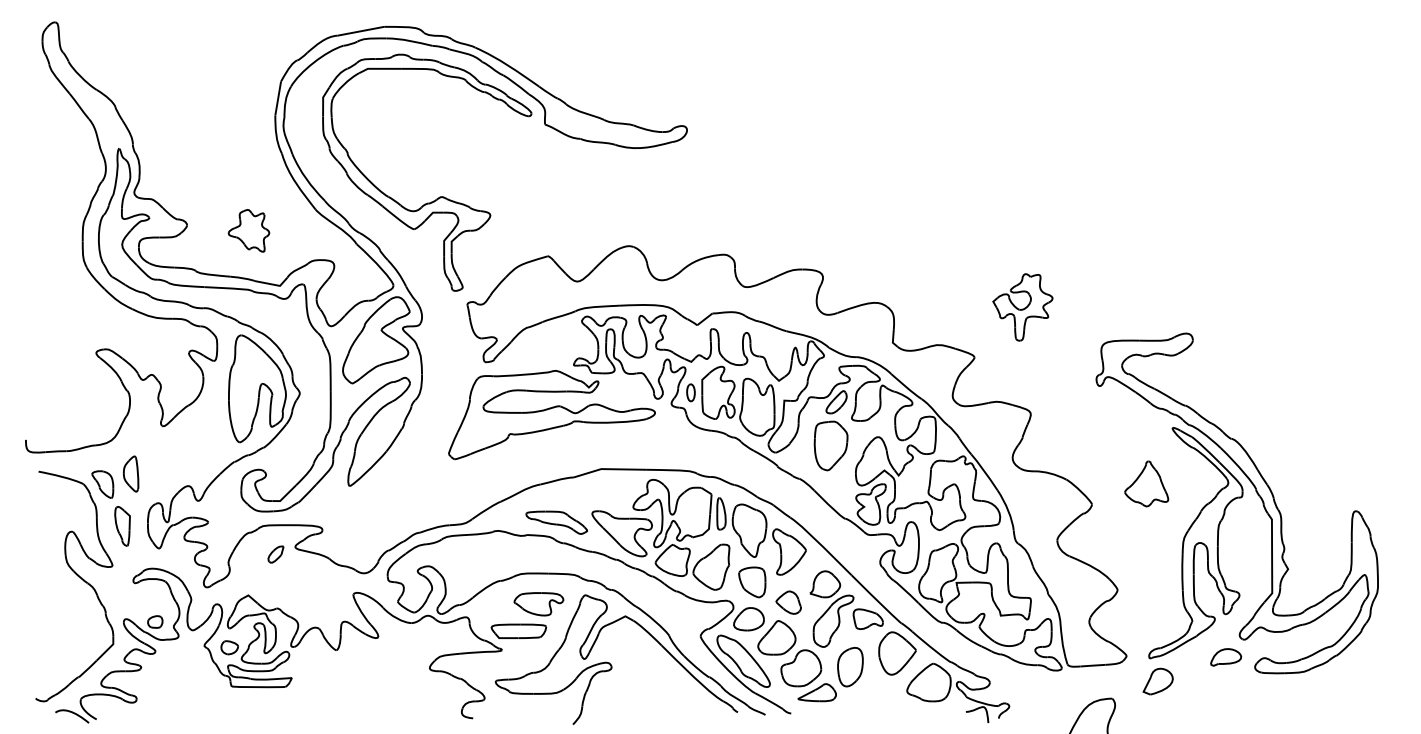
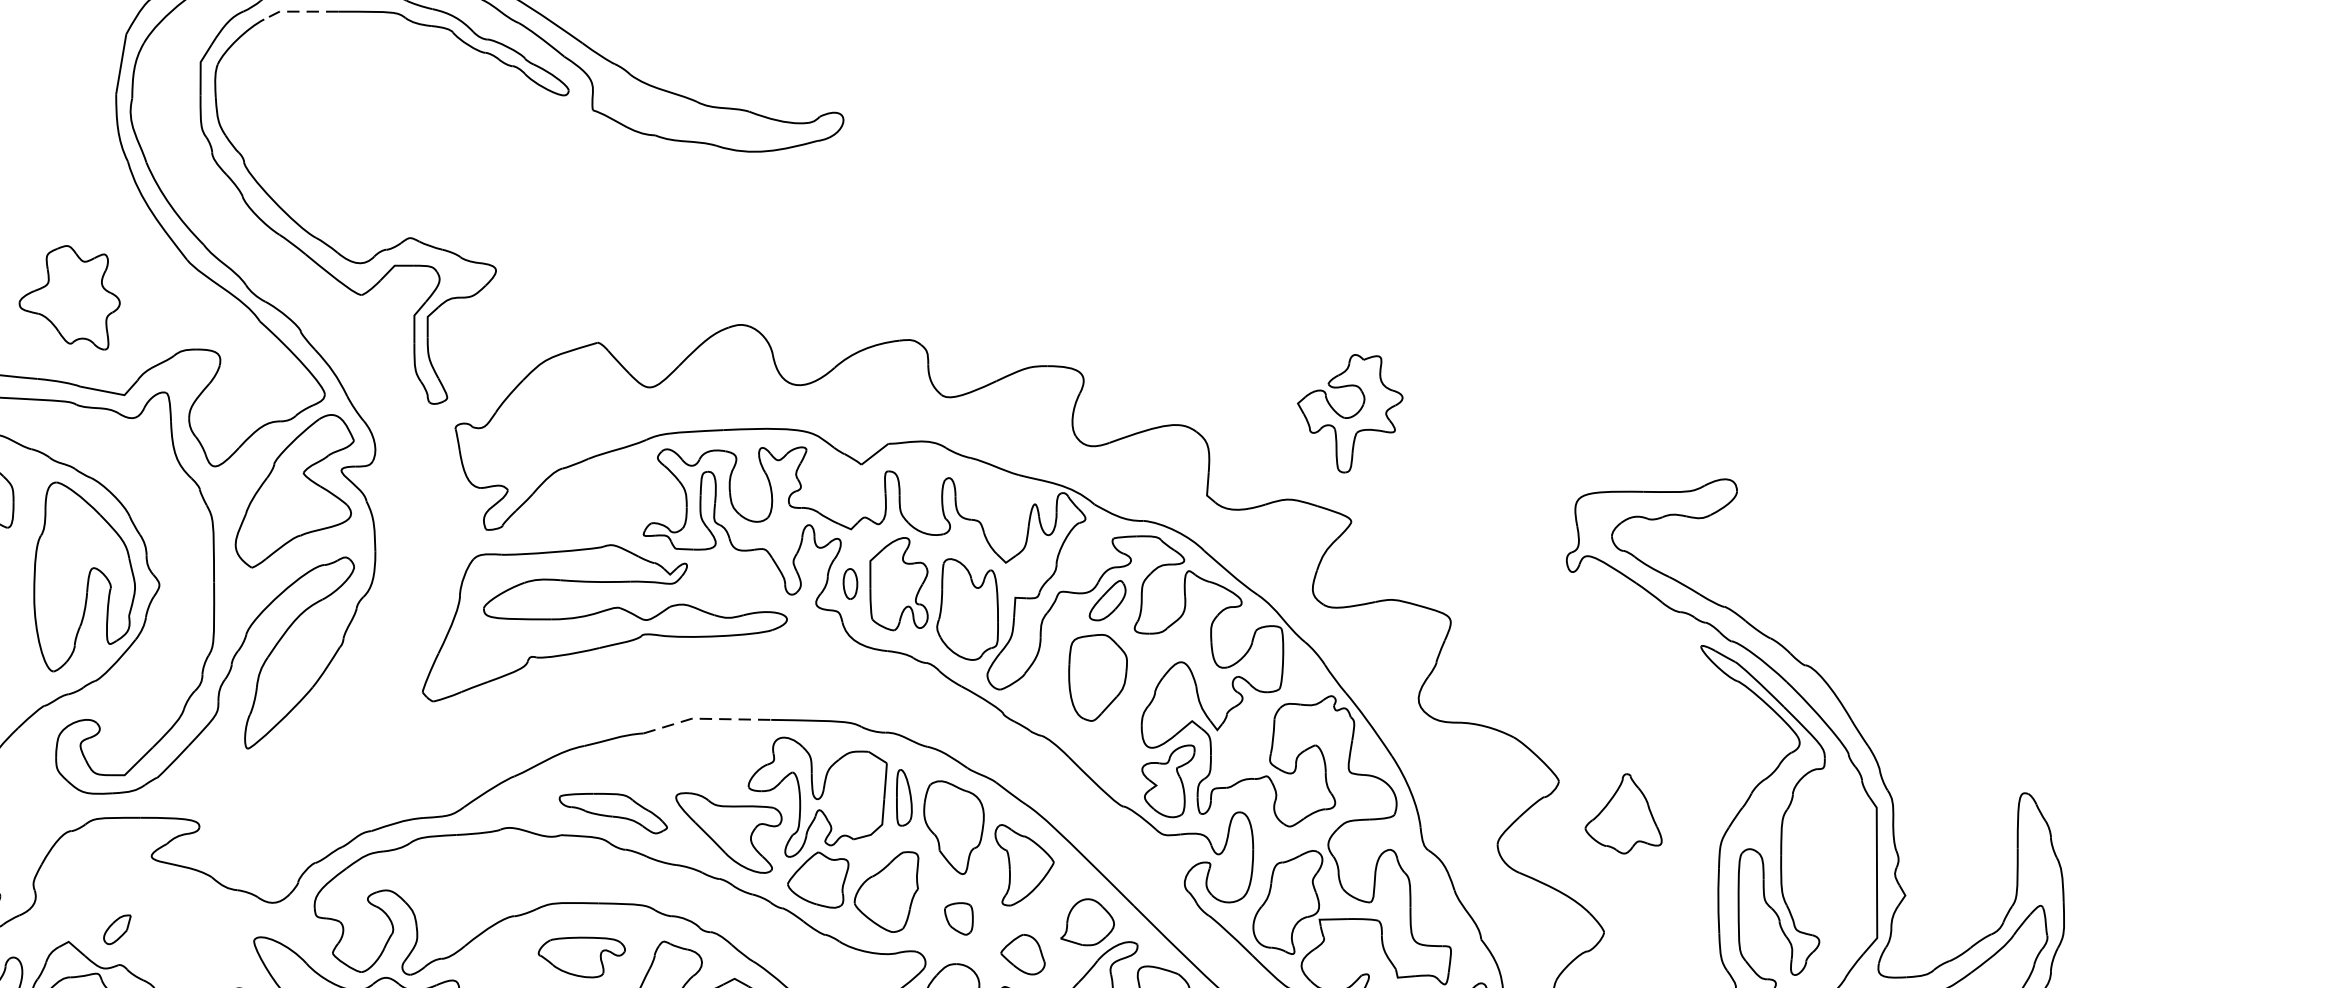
line: (378, 68) -> (298, 11), solid -> dashed
part: (248, 230) -> (68, 297), size x1.4
part: (1022, 307) -> (1349, 413), moved
line: (609, 469) -> (706, 719), solid -> dashed
part: (1146, 483) -> (1623, 813), moved
part: (275, 554) -> (116, 929), moved
part: (752, 582) -> (959, 919), size x0.6

